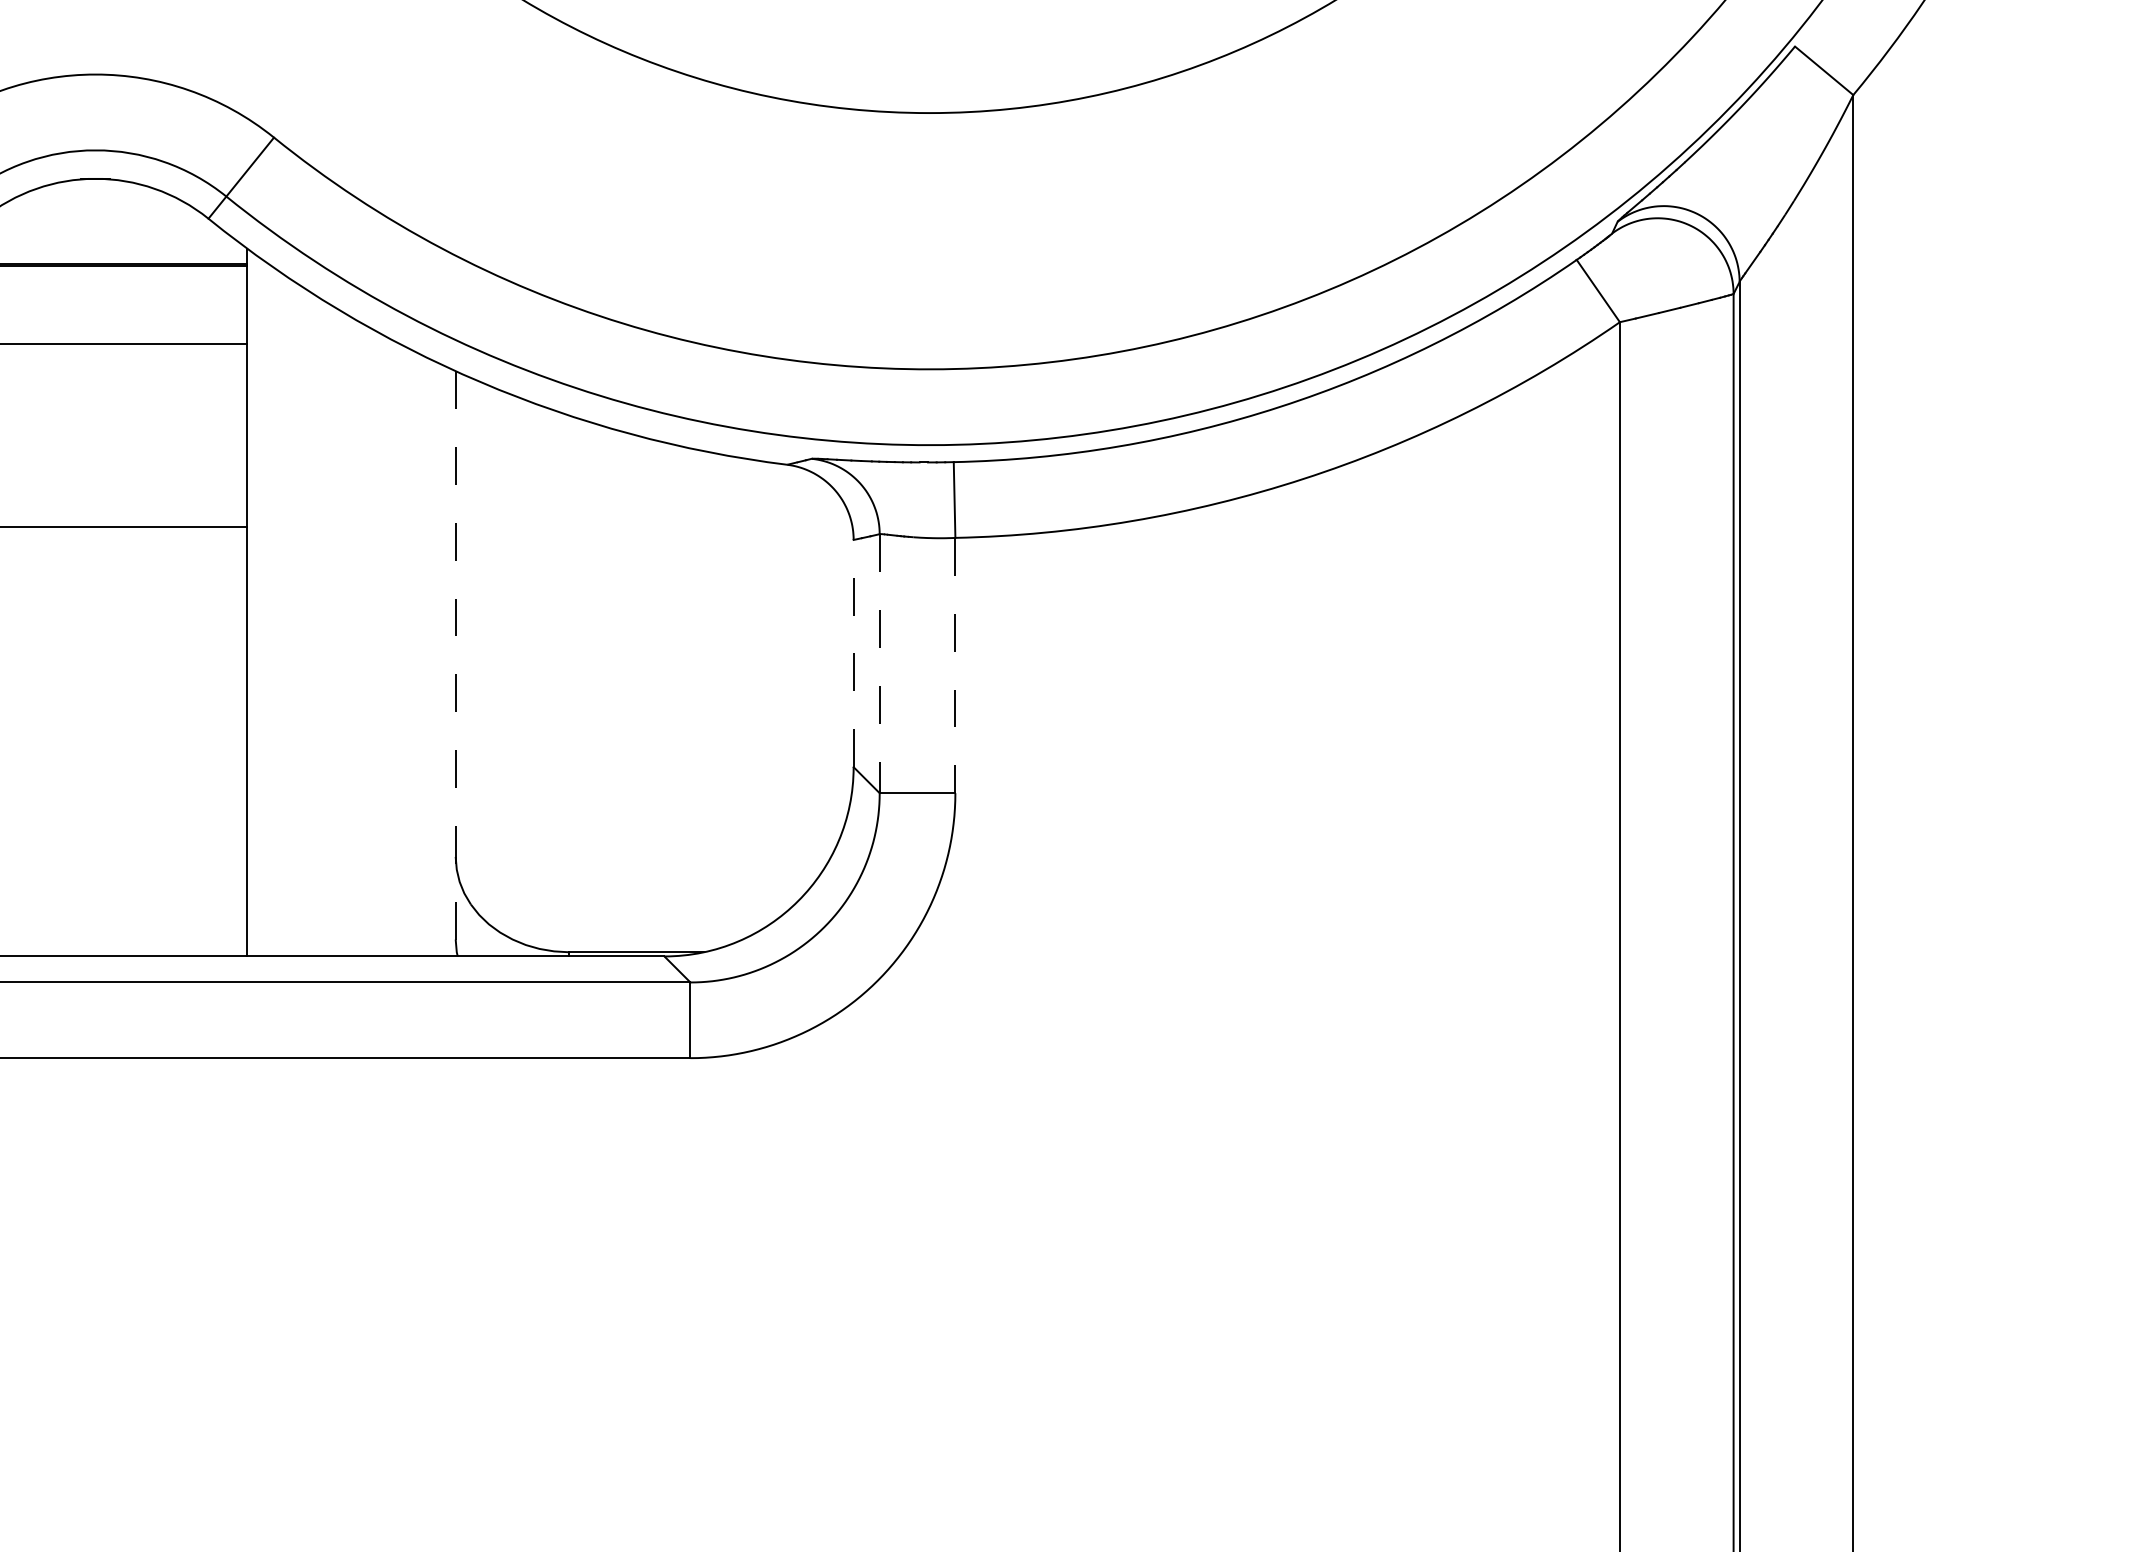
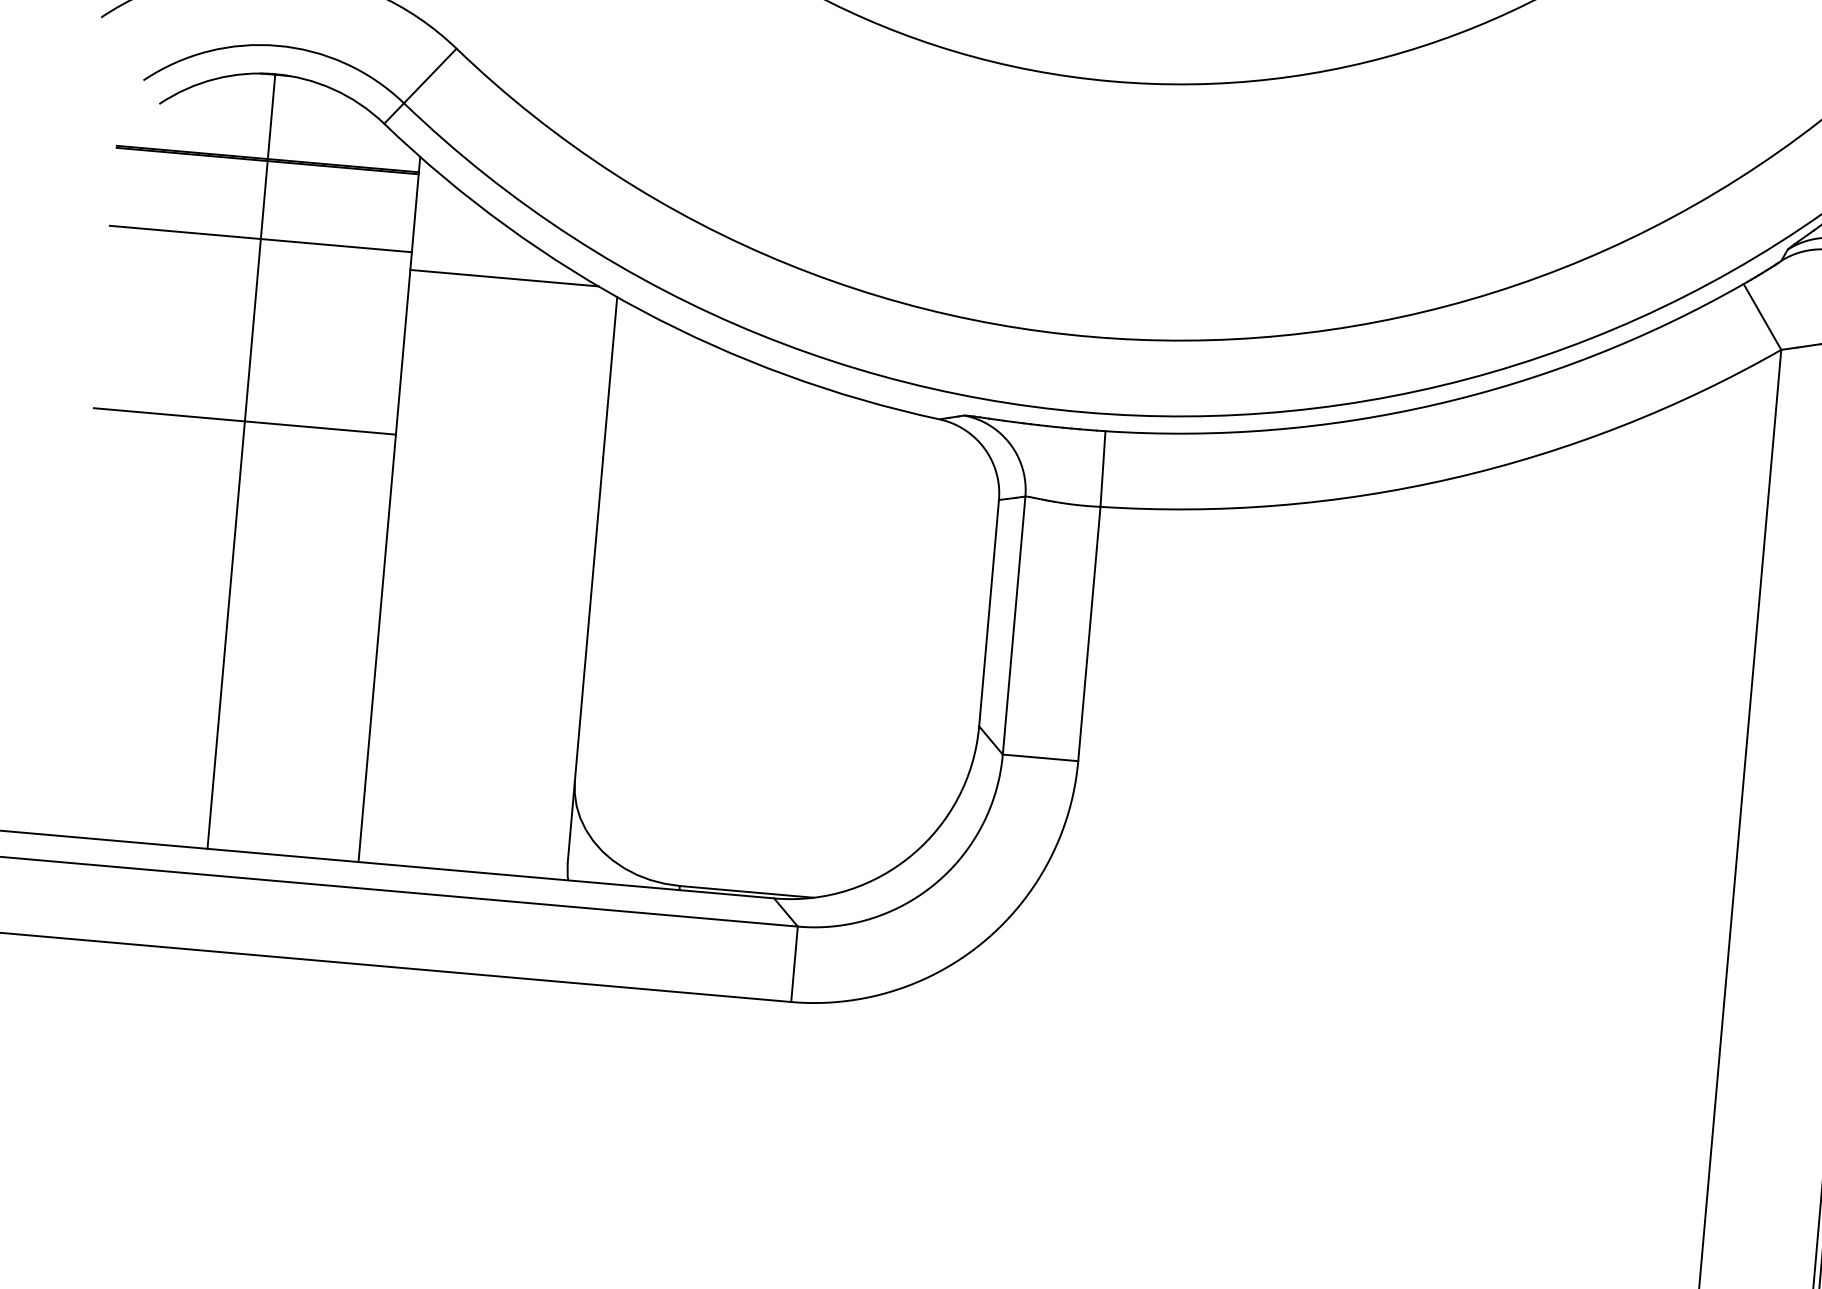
line: (341, 362) -> (504, 278), added
line: (95, 567) -> (241, 461), added
line: (853, 653) -> (988, 613), dashed -> solid
line: (455, 655) -> (592, 580), dashed -> solid
line: (879, 663) -> (1013, 625), dashed -> solid
line: (955, 665) -> (1089, 633), dashed -> solid

